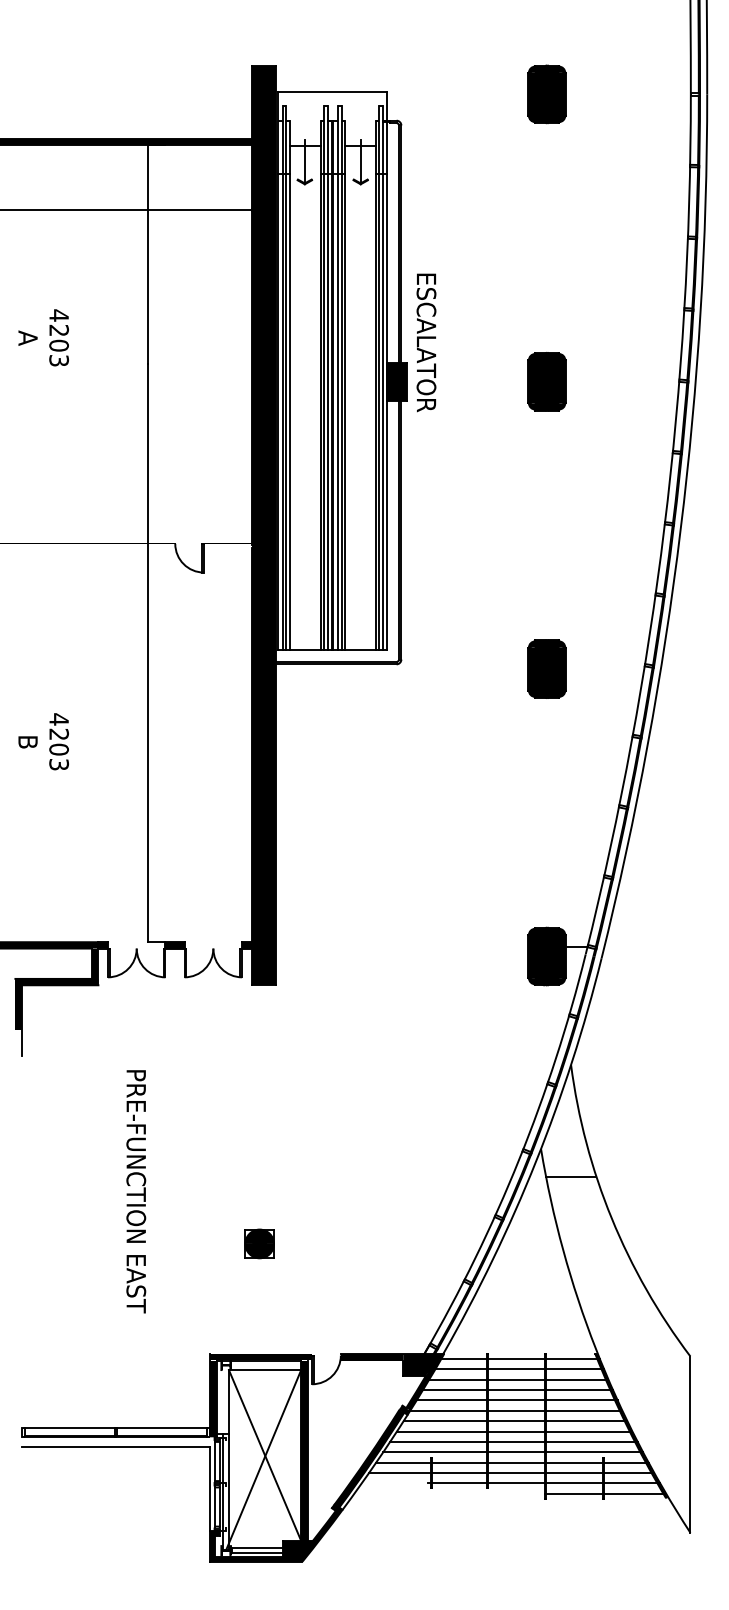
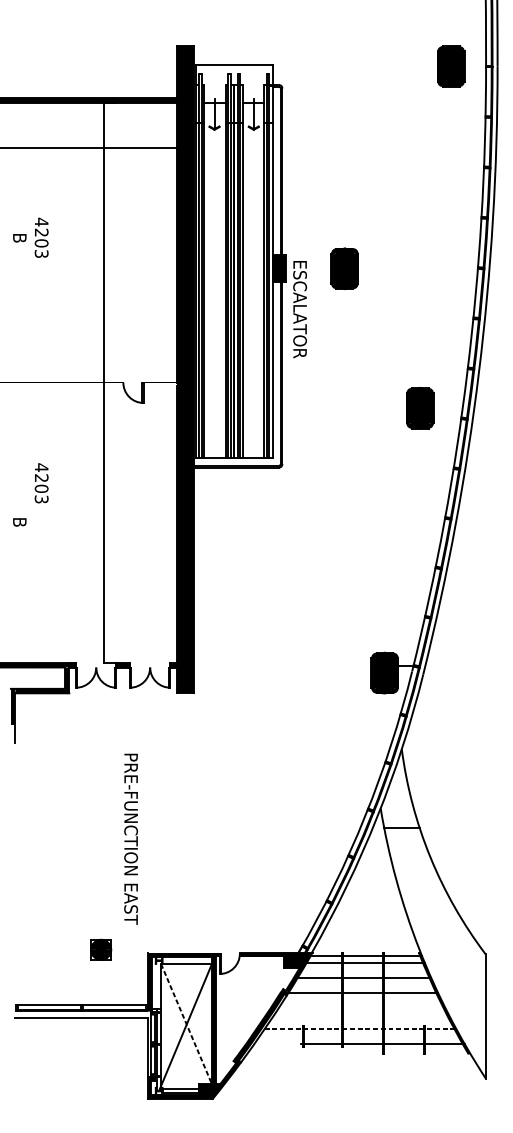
part: (546, 94) -> (450, 66), moved
text: (27, 337) -> (19, 237), A -> B
text: (426, 342) -> (300, 309), moved
part: (546, 381) -> (344, 268), moved
part: (546, 668) -> (419, 407), moved
text: (58, 741) -> (41, 483), moved
text: (136, 1191) -> (131, 839), moved
part: (259, 1243) -> (101, 949), moved
line: (518, 1379) -> (364, 970), removed
line: (516, 1400) -> (363, 985), removed
line: (515, 1421) -> (362, 1000), removed
line: (514, 1431) -> (362, 1007), removed
line: (513, 1441) -> (361, 1014), removed
line: (513, 1452) -> (361, 1022), removed
line: (265, 1455) -> (186, 1024), solid -> dashed
line: (512, 1462) -> (360, 1029), solid -> dashed
line: (511, 1473) -> (359, 1036), removed
line: (605, 1493) -> (426, 1050), removed

